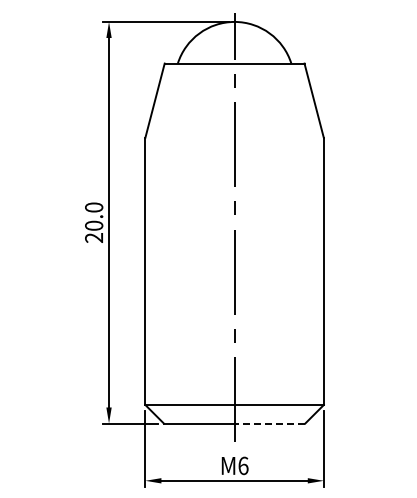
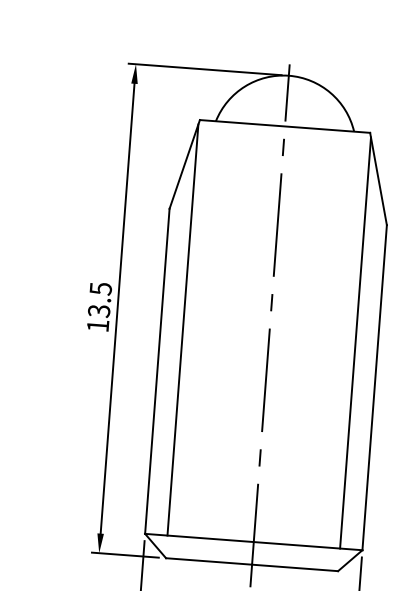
text: (94, 222) -> (99, 307), 20.0 -> 13.5
line: (163, 235) -> (182, 329), added
line: (305, 235) -> (355, 342), added
line: (269, 423) -> (294, 567), dashed -> solid

